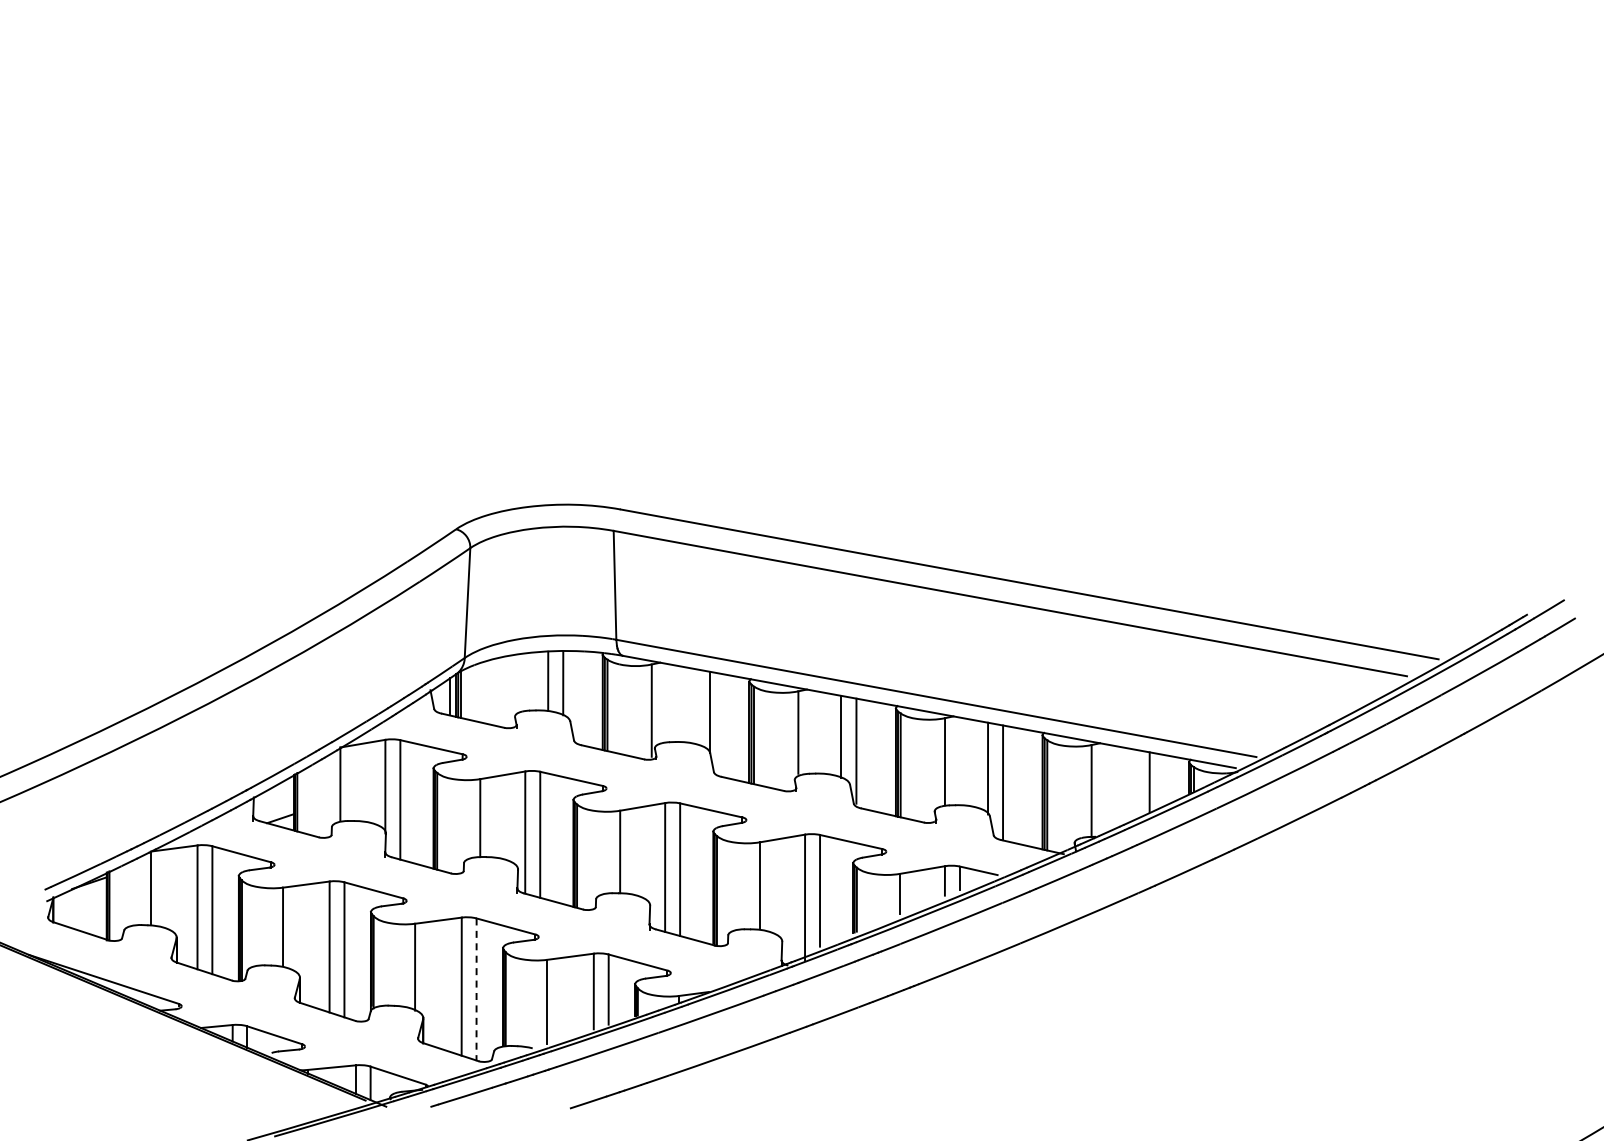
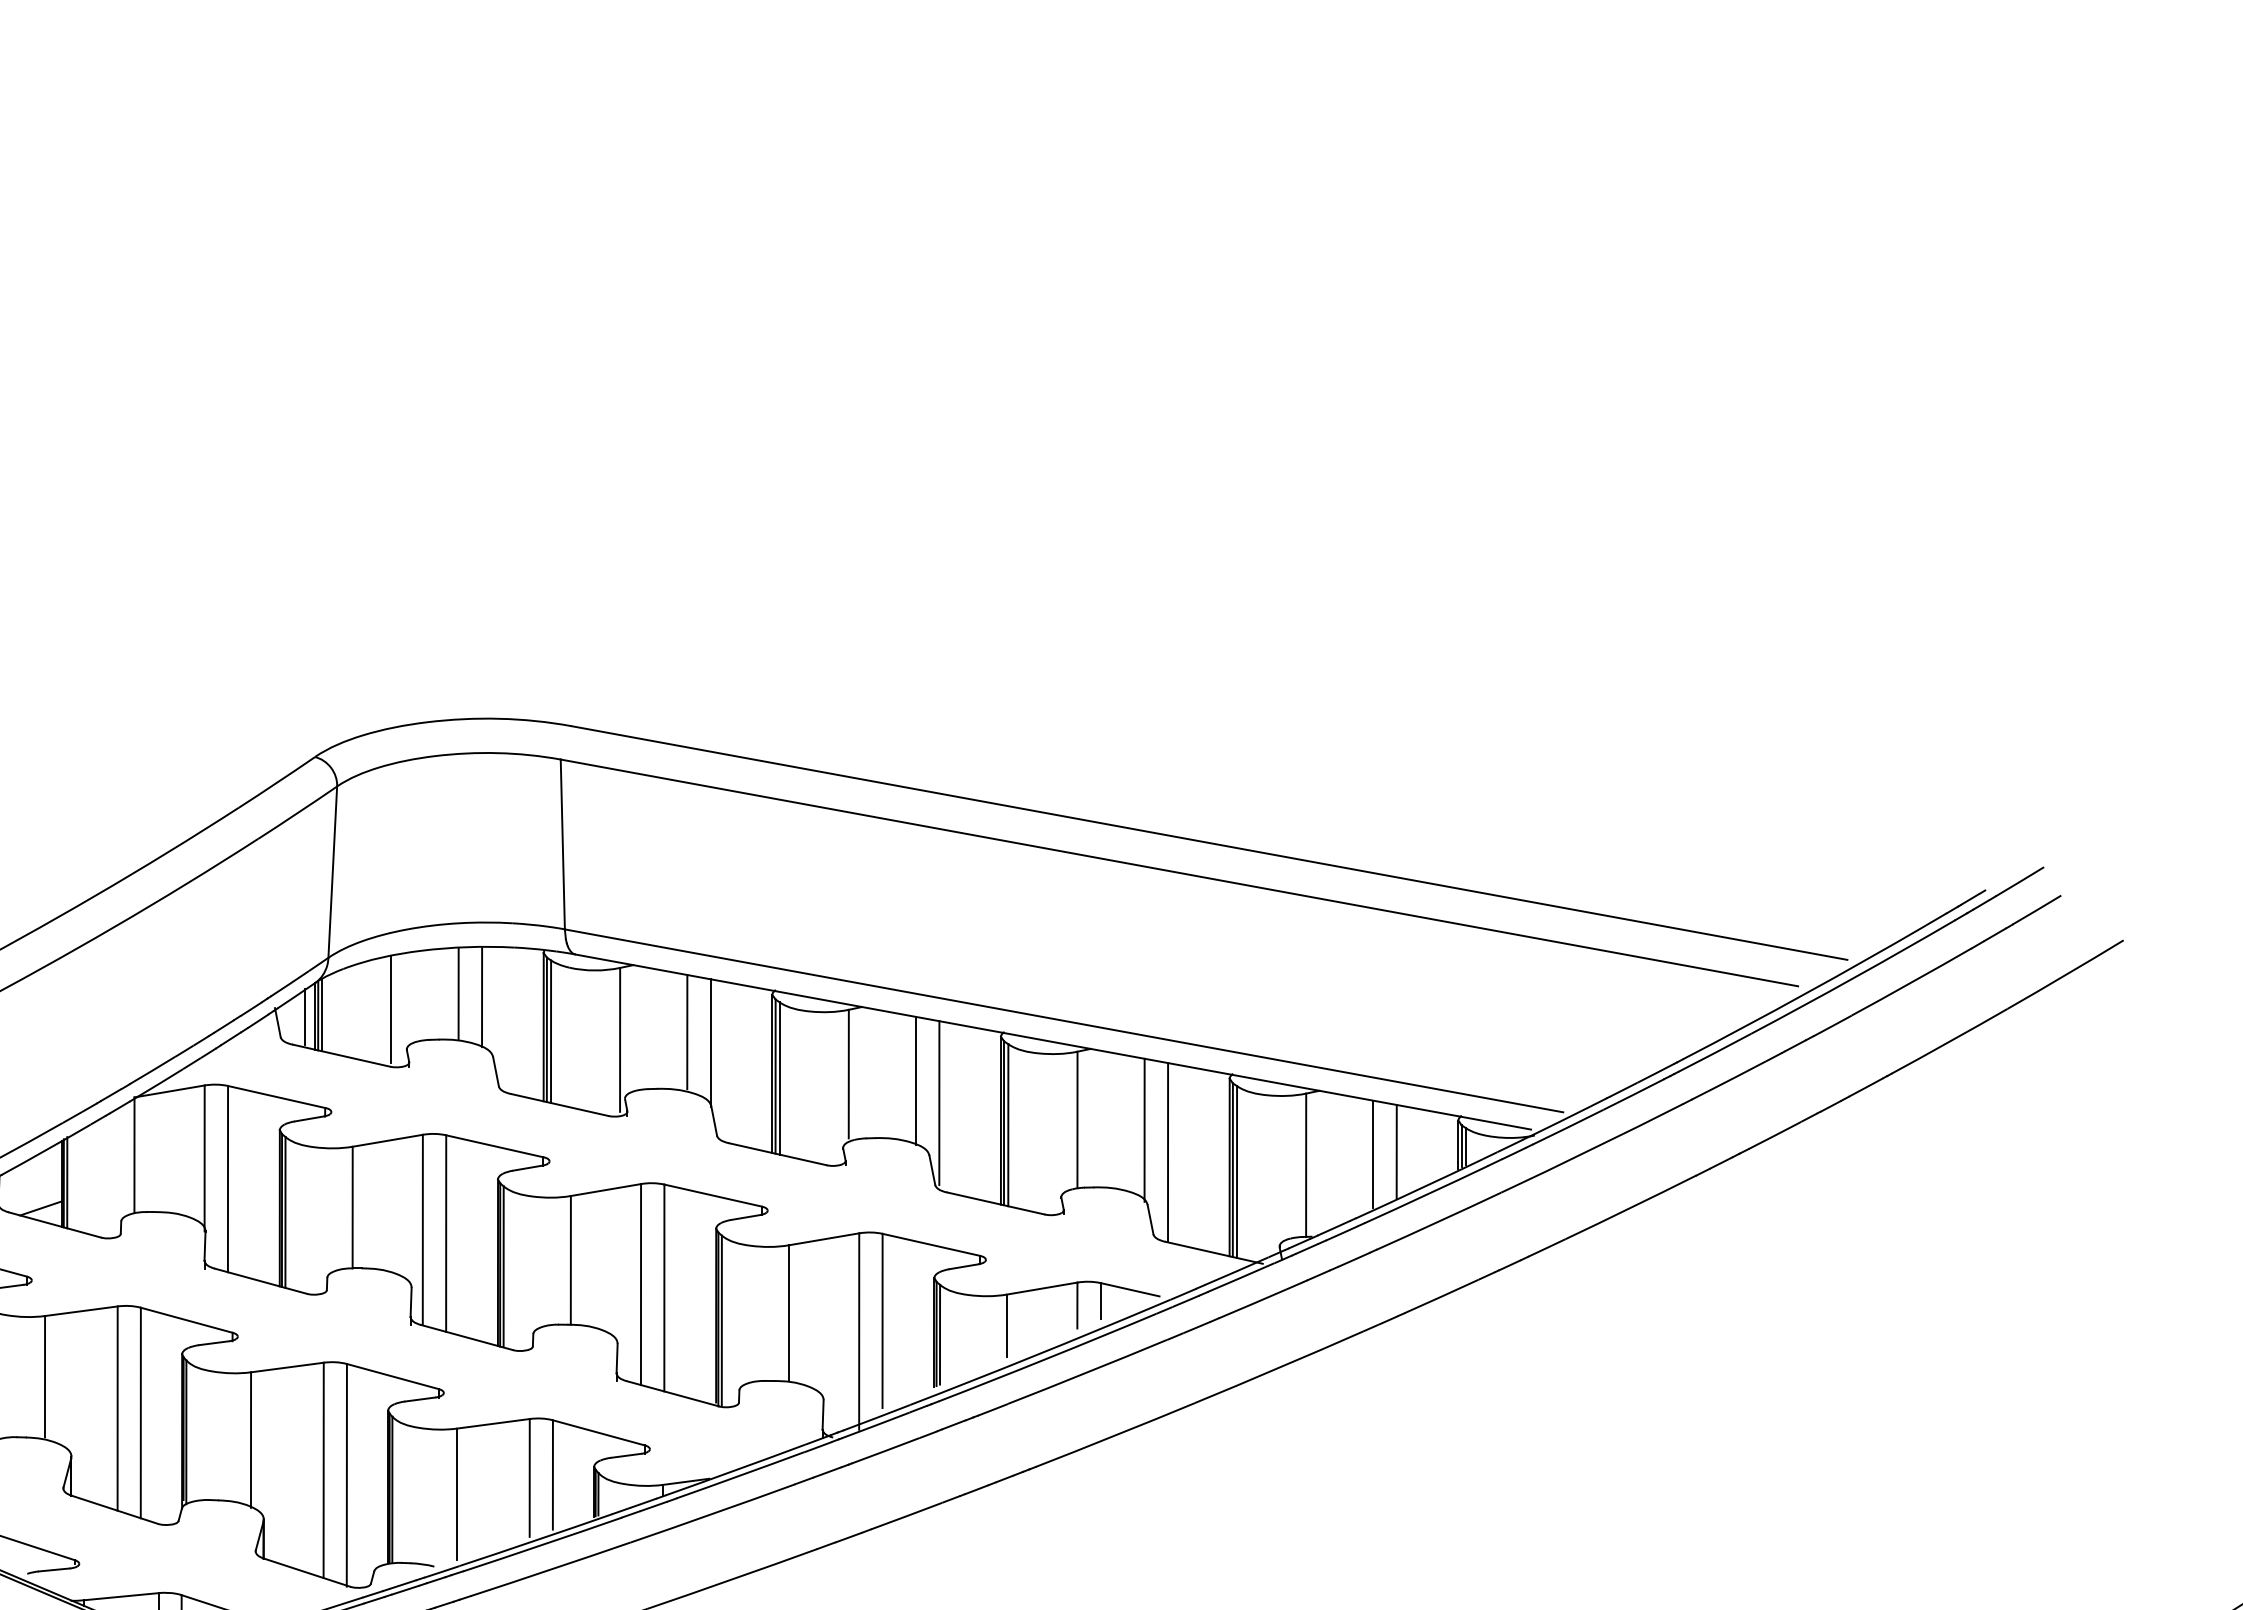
line: (505, 690) -> (391, 1008), added
line: (694, 705) -> (686, 1031), added
line: (1134, 783) -> (1373, 1153), added
line: (476, 990) -> (346, 1476), dashed -> solid

